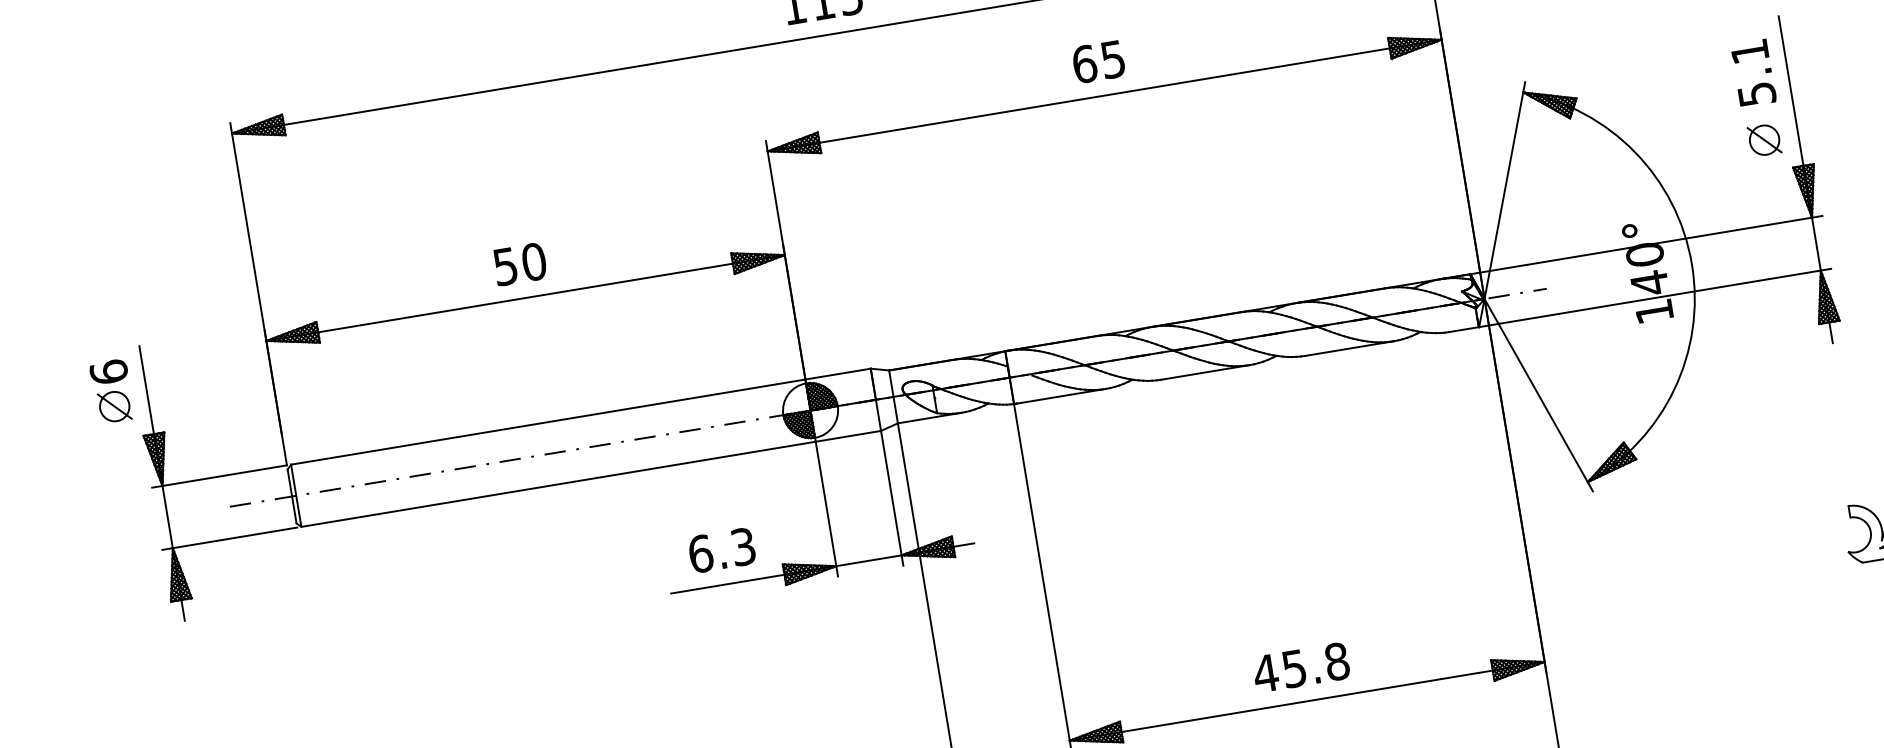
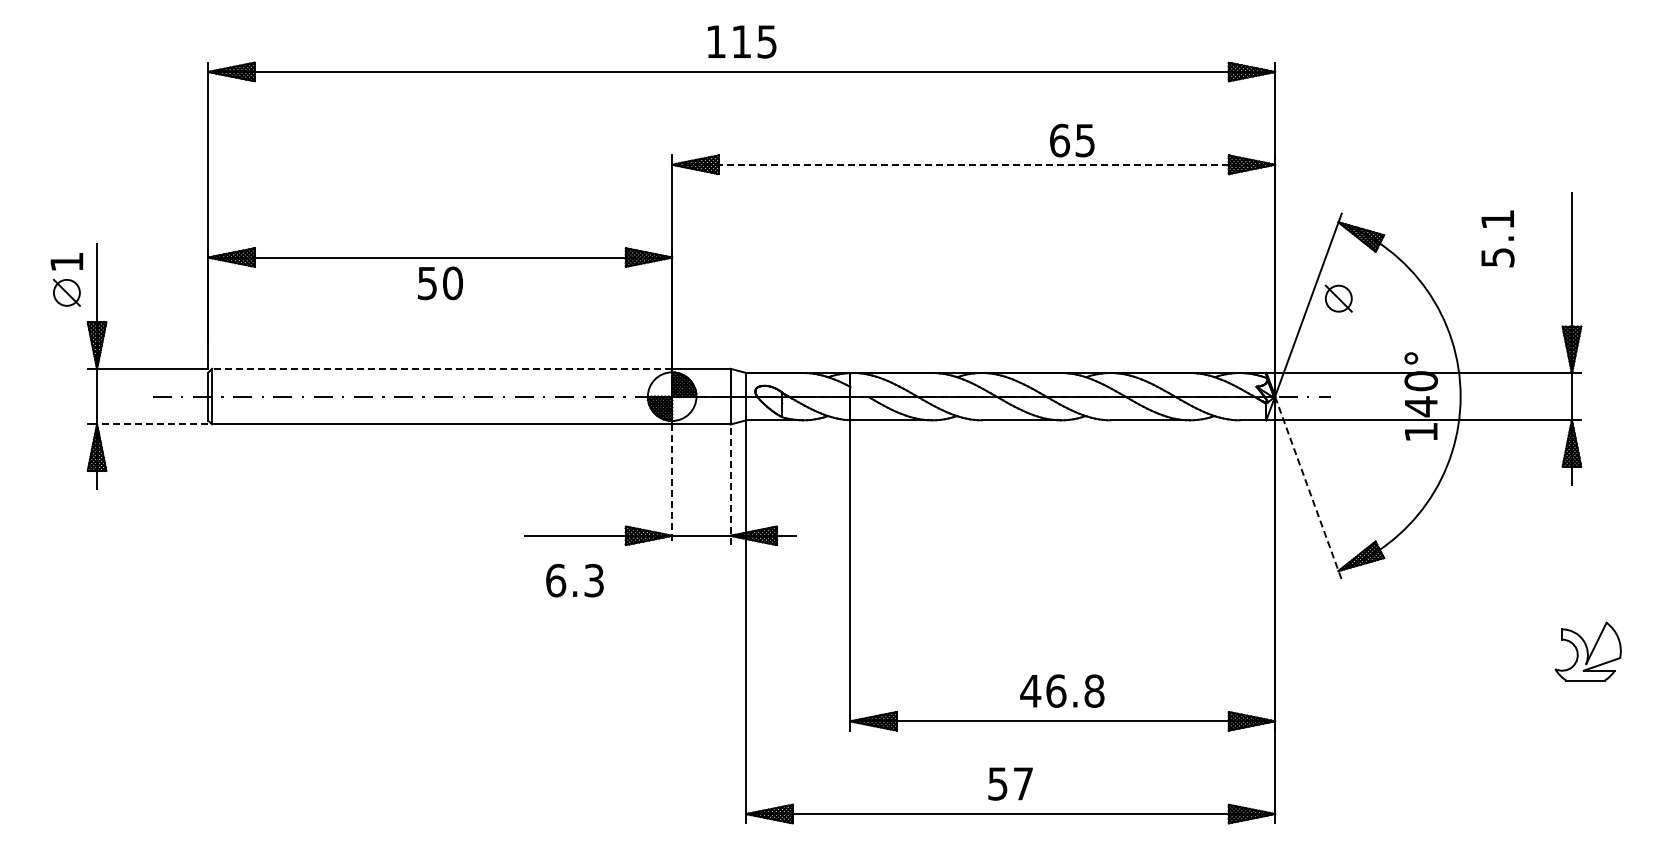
text: (1098, 61) -> (1072, 140), moved
text: (1753, 72) -> (1497, 238), moved
line: (1105, 95) -> (974, 164), solid -> dashed
part: (1764, 140) -> (1338, 298), moved
text: (520, 264) -> (440, 283), moved
text: (108, 371) -> (66, 261), 6 -> 1
line: (1538, 395) -> (1308, 488), solid -> dashed
line: (547, 421) -> (441, 368), solid -> dashed
line: (892, 498) -> (730, 484), solid -> dashed
line: (827, 509) -> (672, 485), solid -> dashed
line: (234, 537) -> (152, 424), solid -> dashed
text: (721, 550) -> (574, 580), moved
text: (1294, 667) -> (1056, 690), 45.8 -> 46.8

